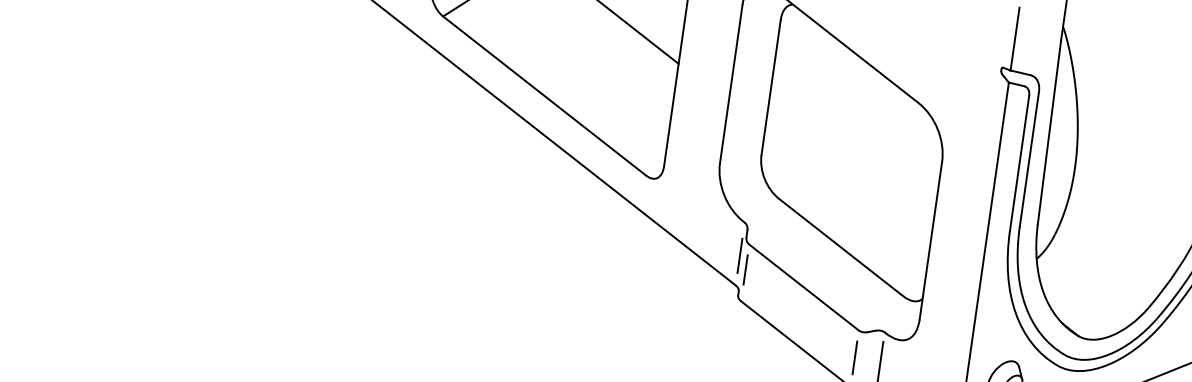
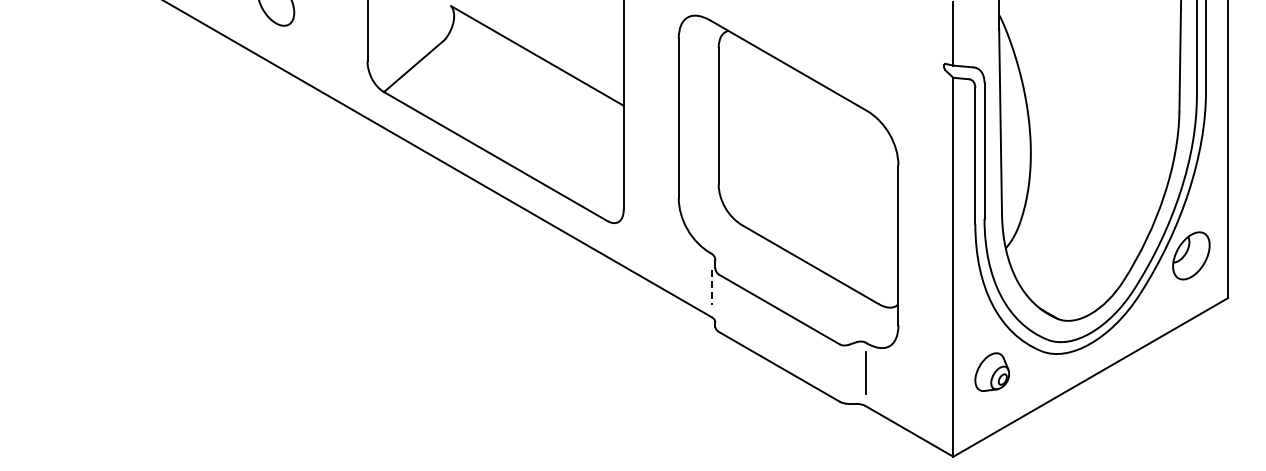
line: (739, 256) -> (711, 287), solid -> dashed
line: (745, 270) -> (719, 300), removed
line: (854, 357) -> (839, 371), removed

